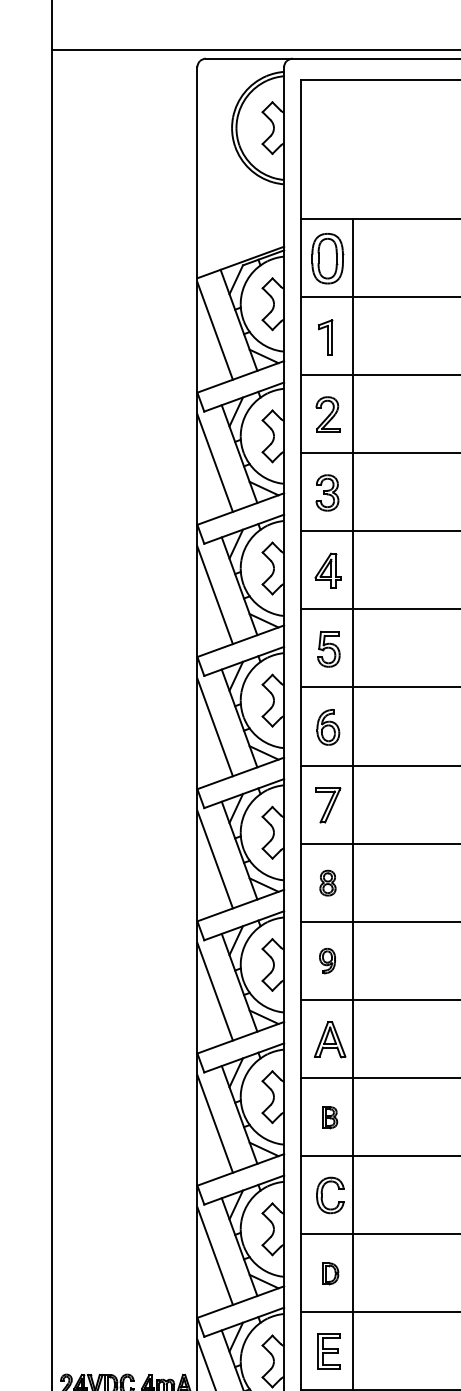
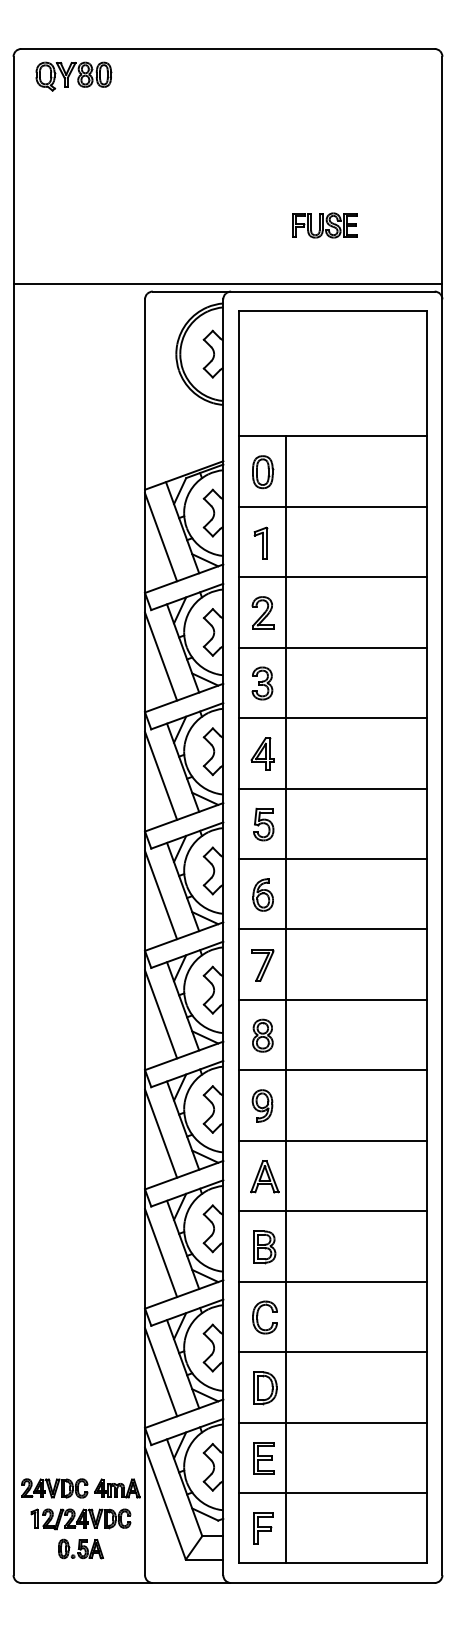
part: (328, 259) -> (263, 472), size x0.71
part: (327, 882) -> (262, 1035), size x1.43
part: (327, 960) -> (262, 1105), size x1.43
part: (329, 1117) -> (264, 1247), size x1.67
part: (330, 1274) -> (265, 1388), size x1.67

